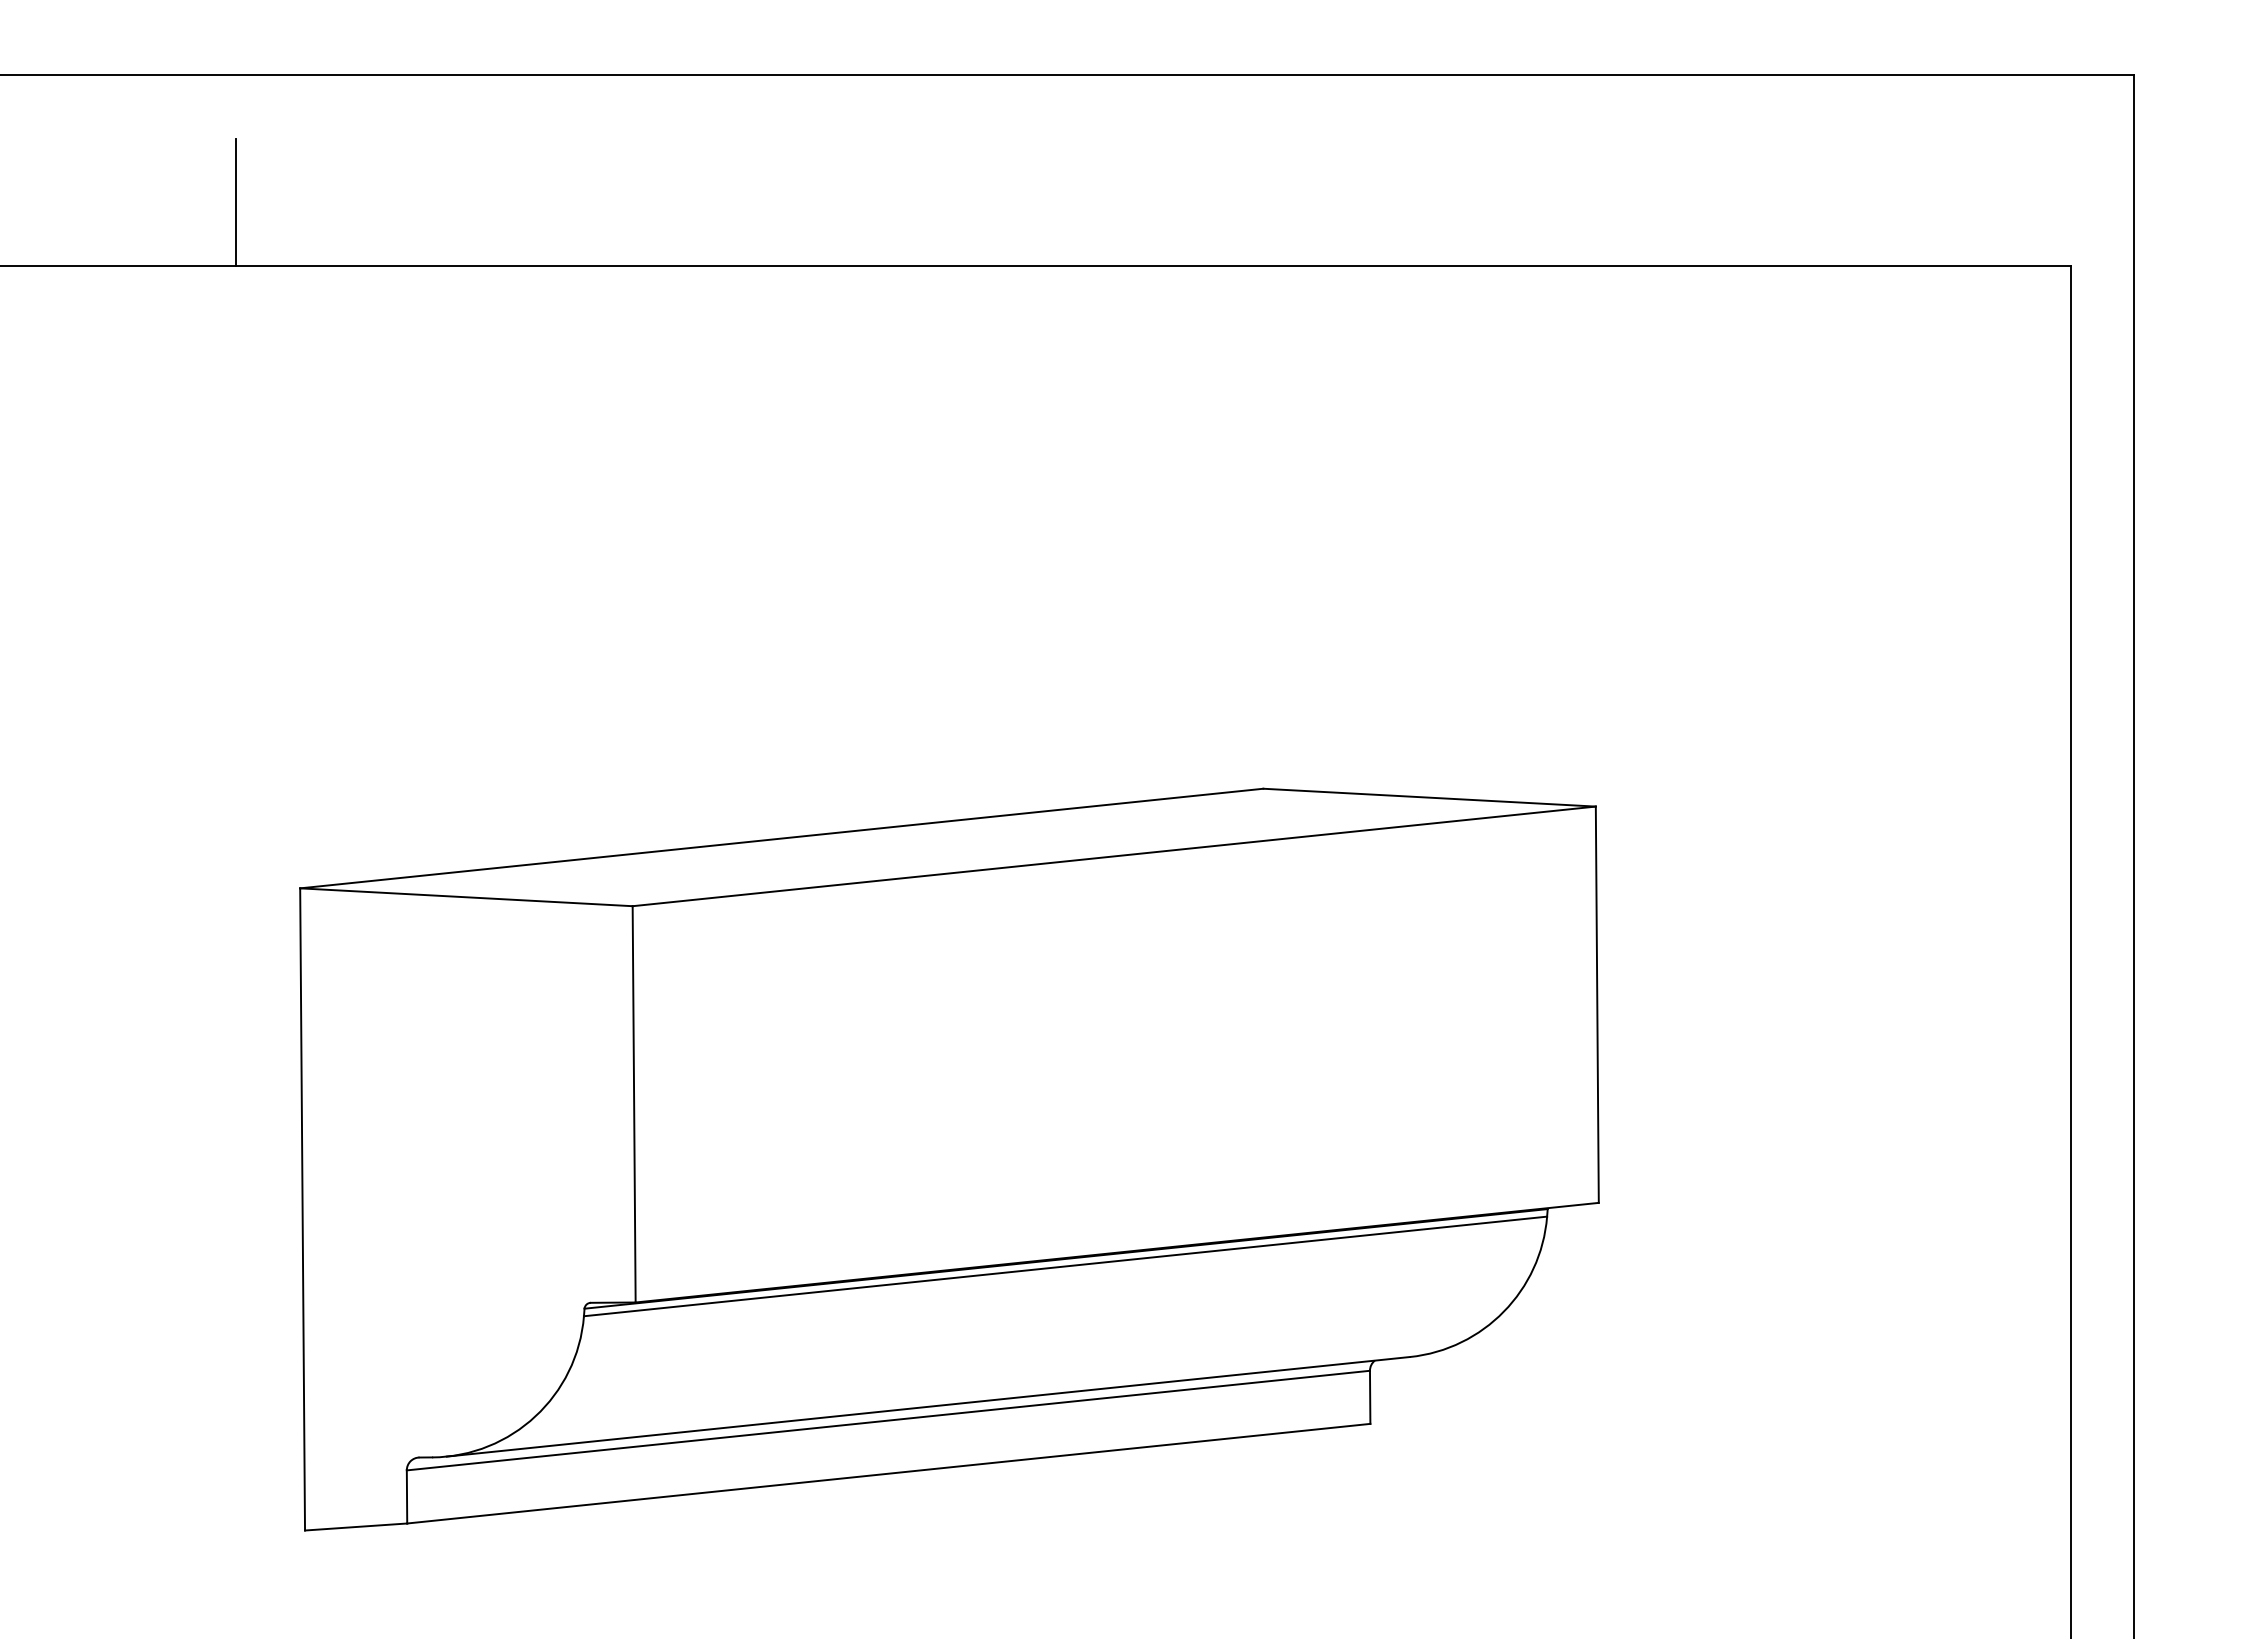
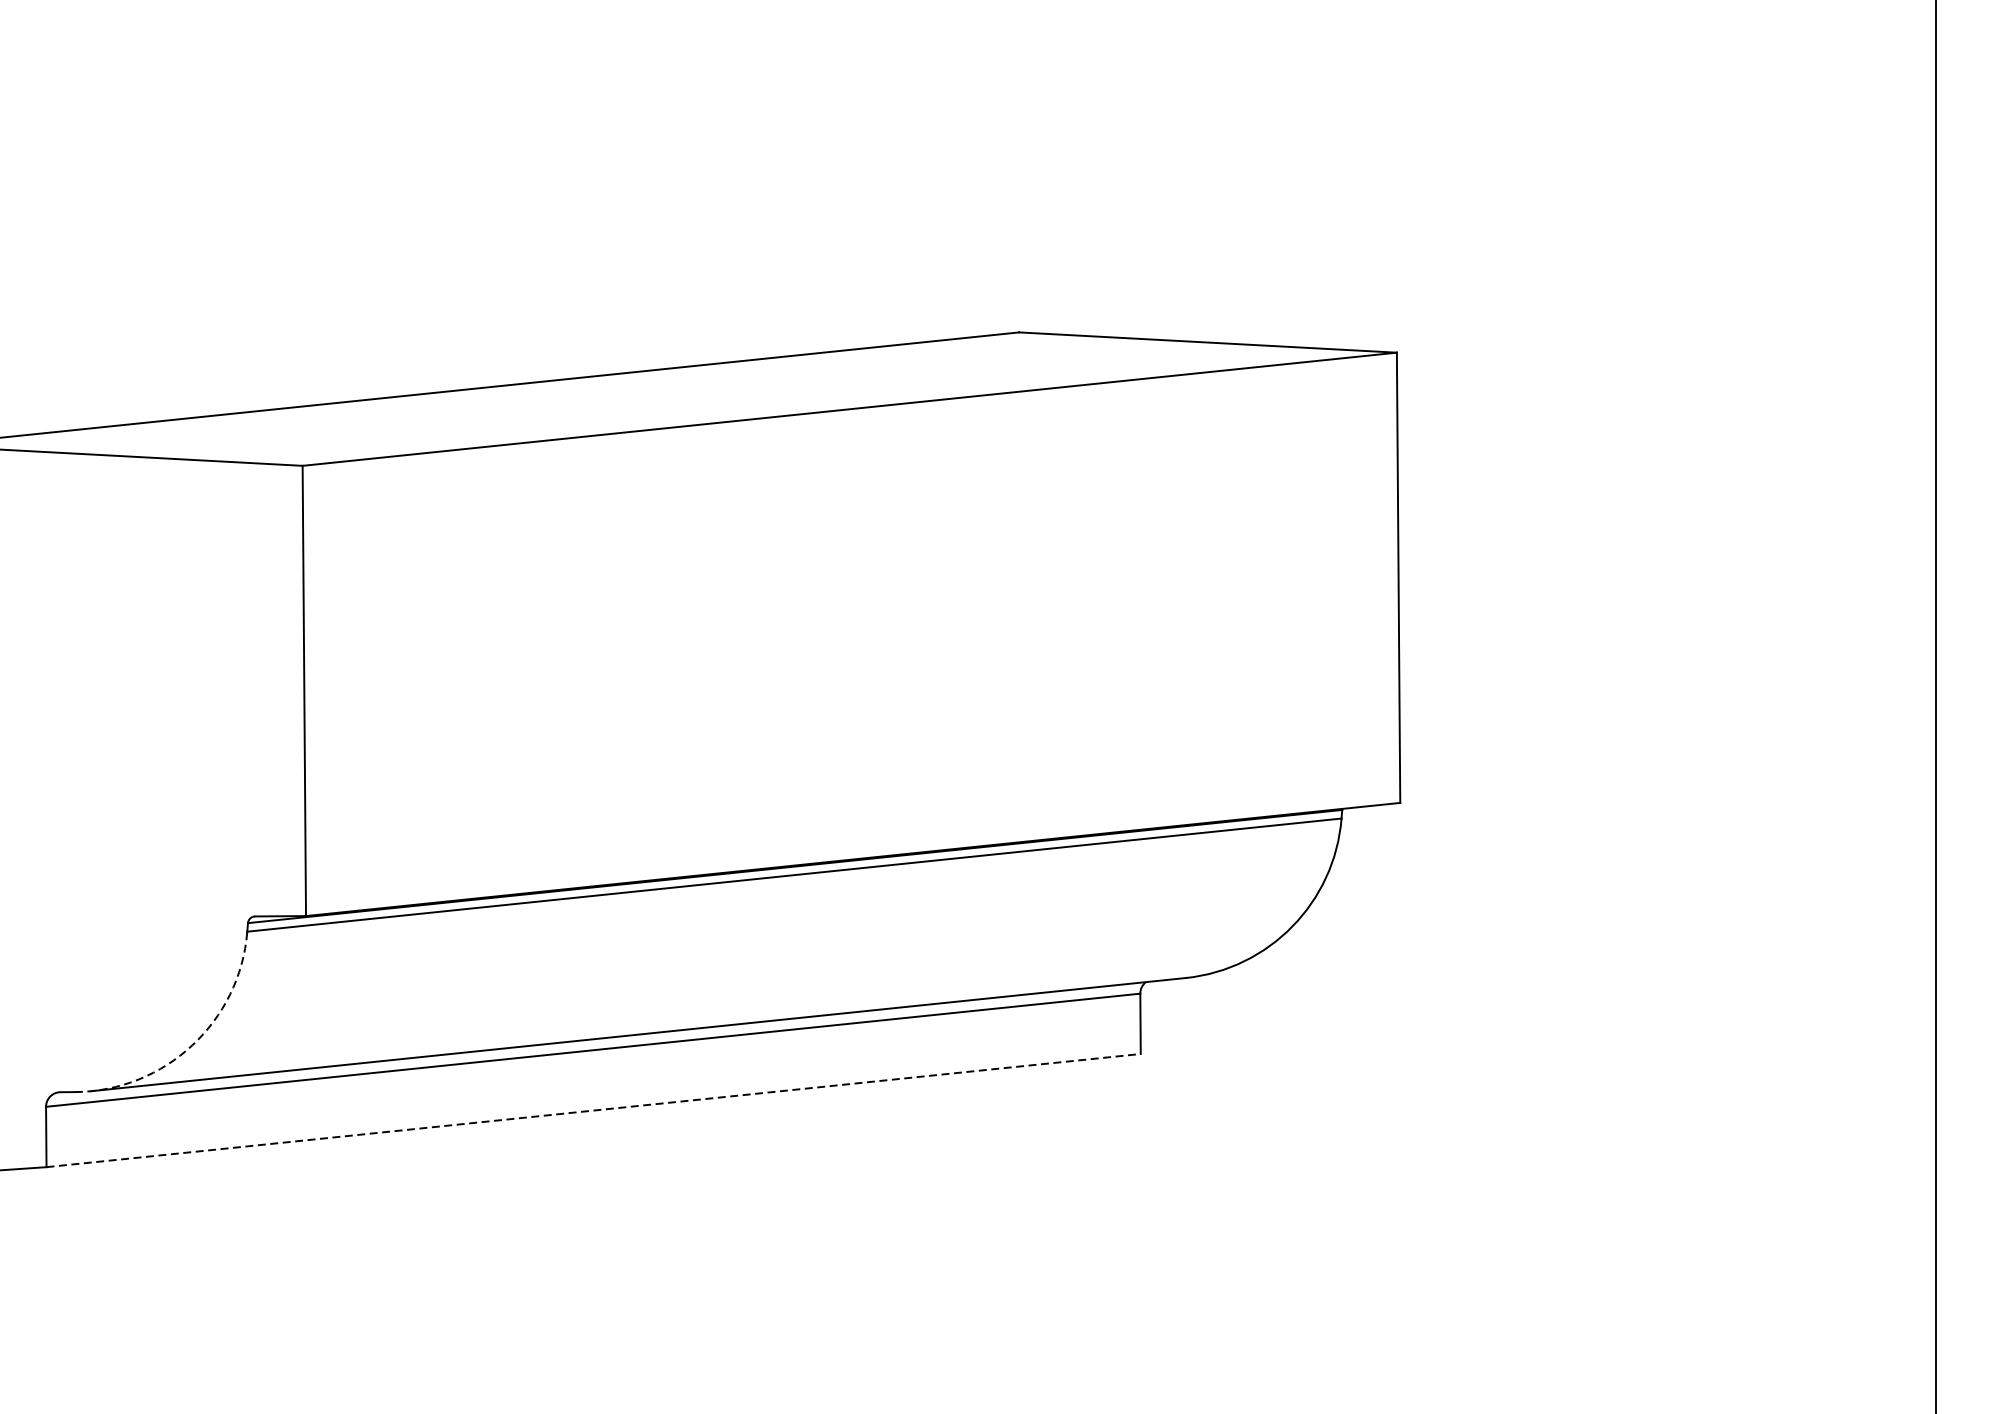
arc: (535, 1416) -> (192, 1045), solid -> dashed
line: (889, 1473) -> (594, 1110), solid -> dashed

